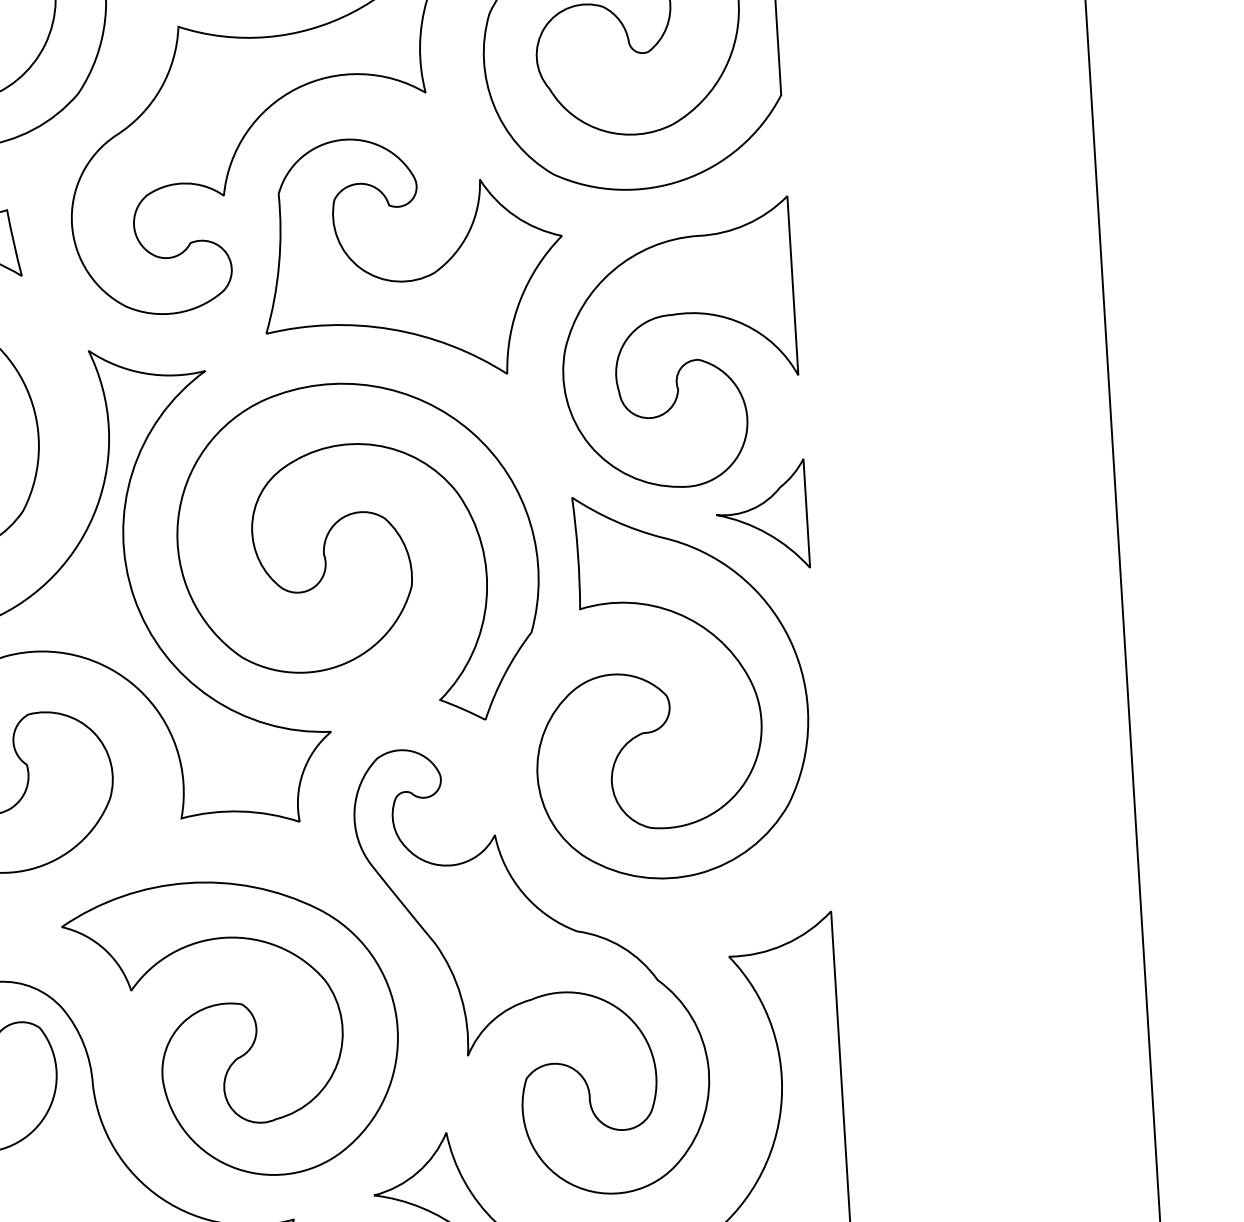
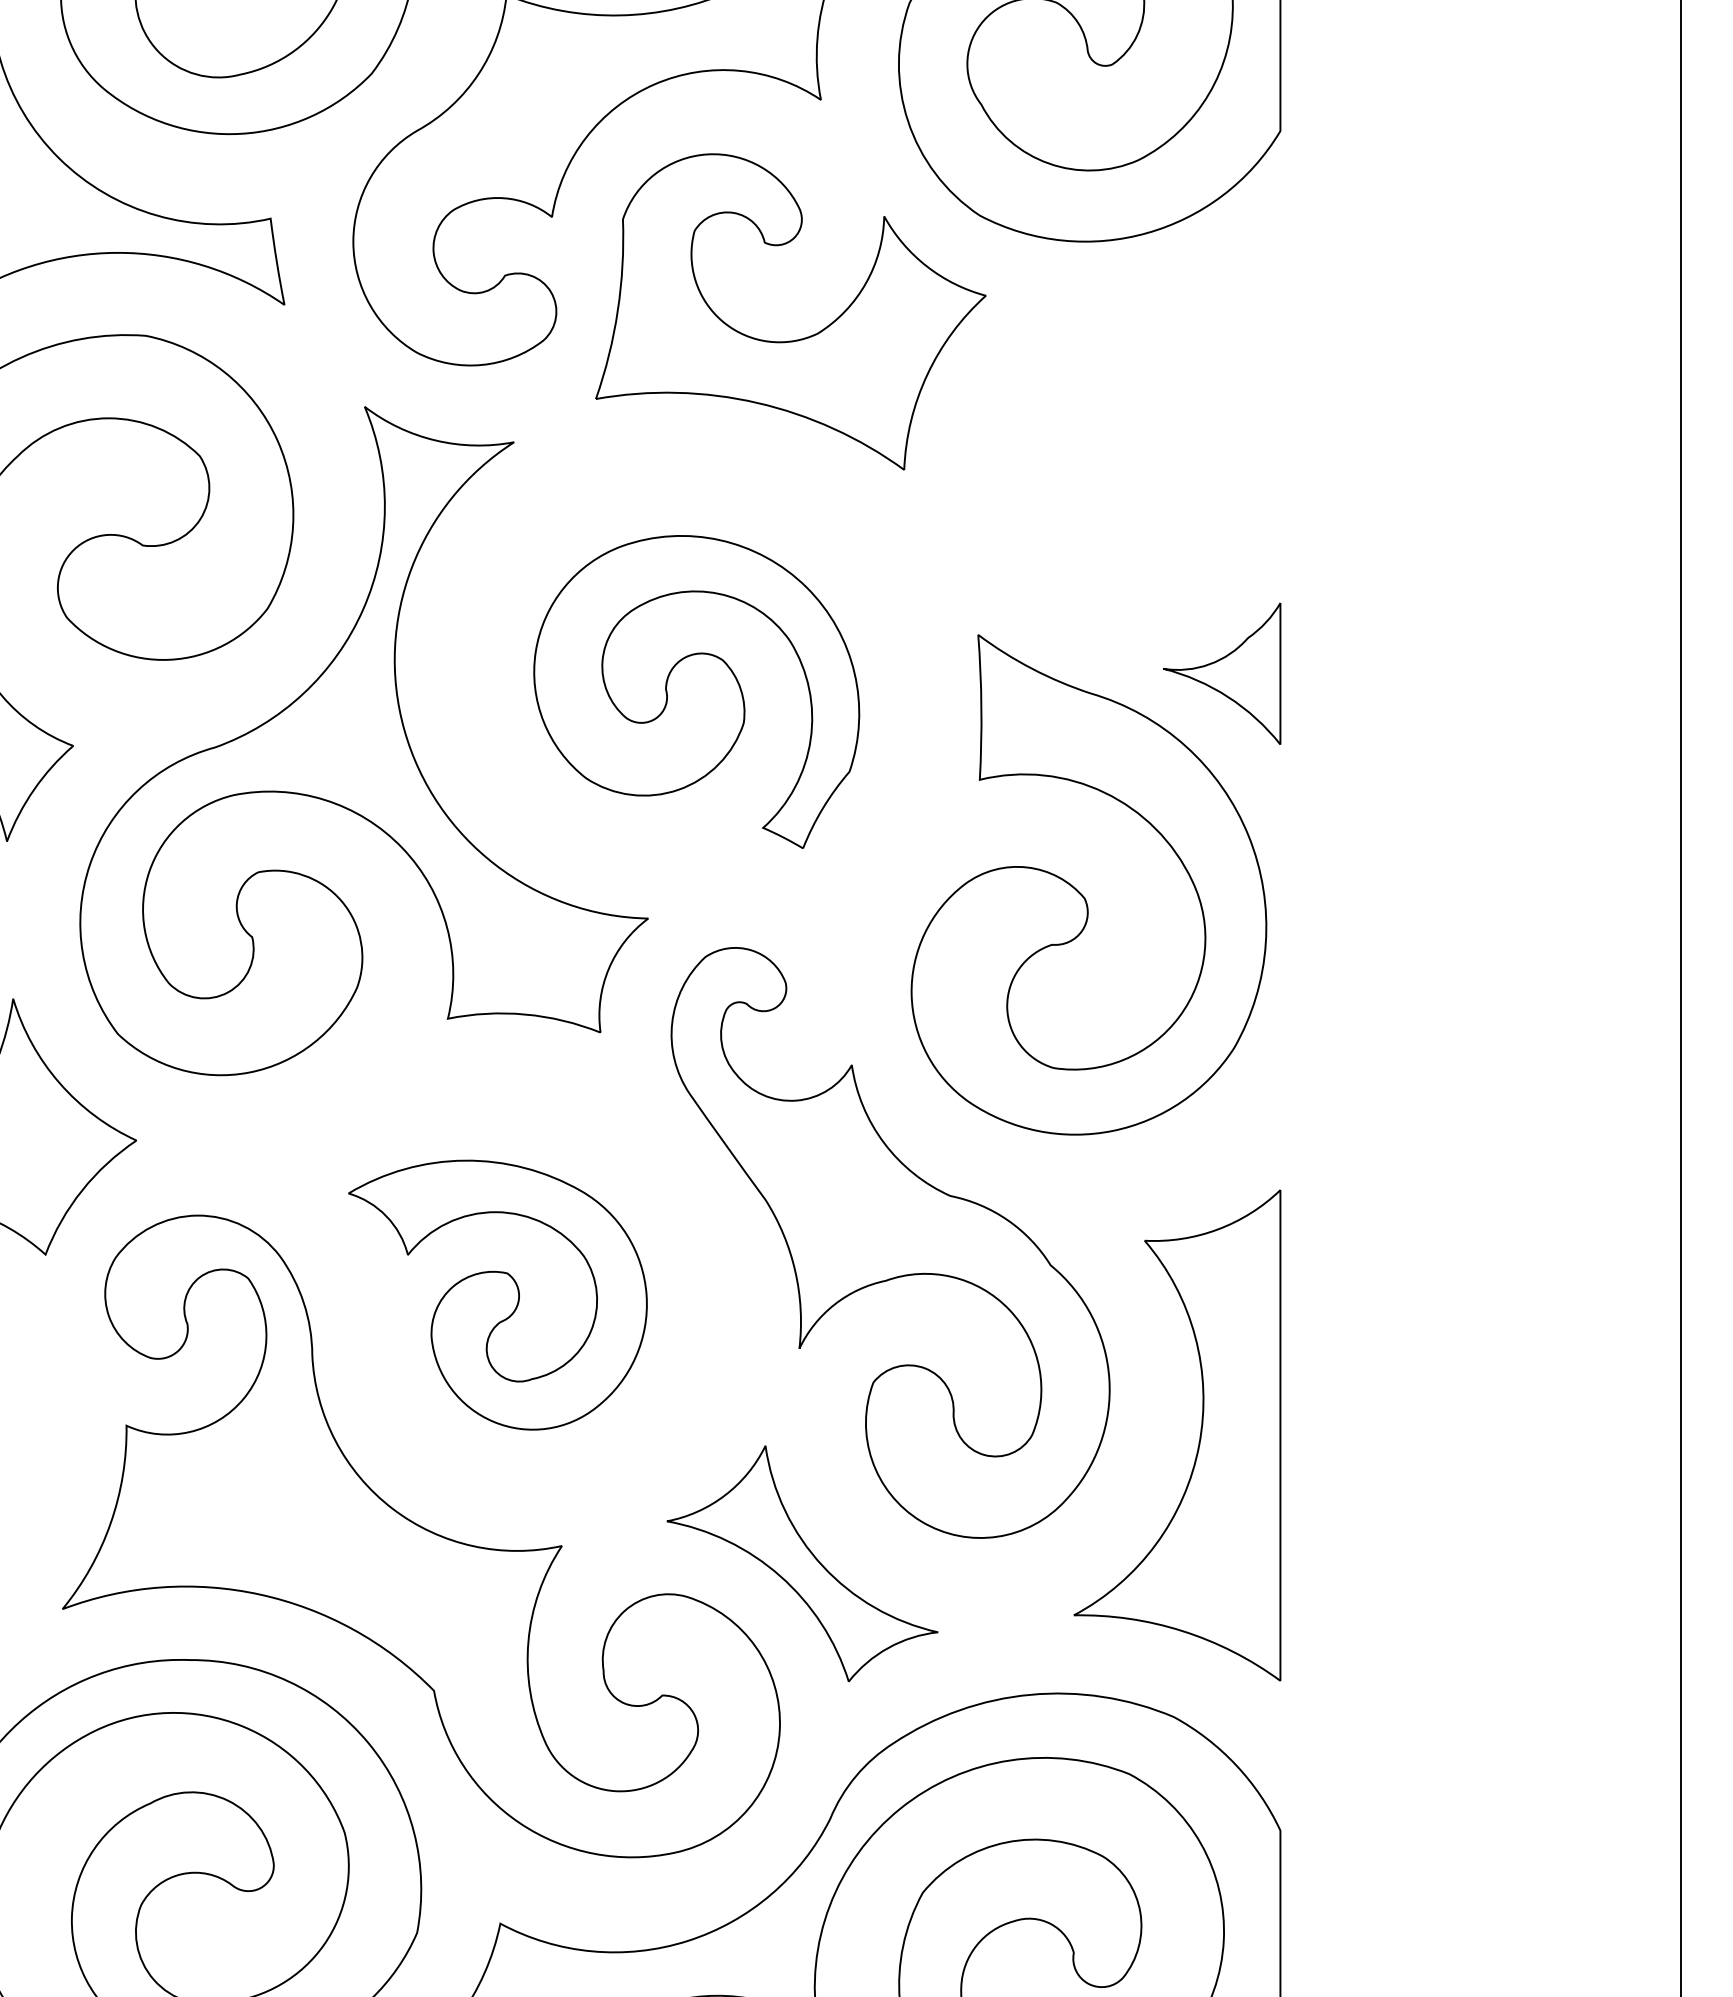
part: (688, 361) -> (1139, 467), removed
part: (357, 554) -> (696, 691), size x0.7
part: (232, 1029) -> (497, 1295), size x0.7

